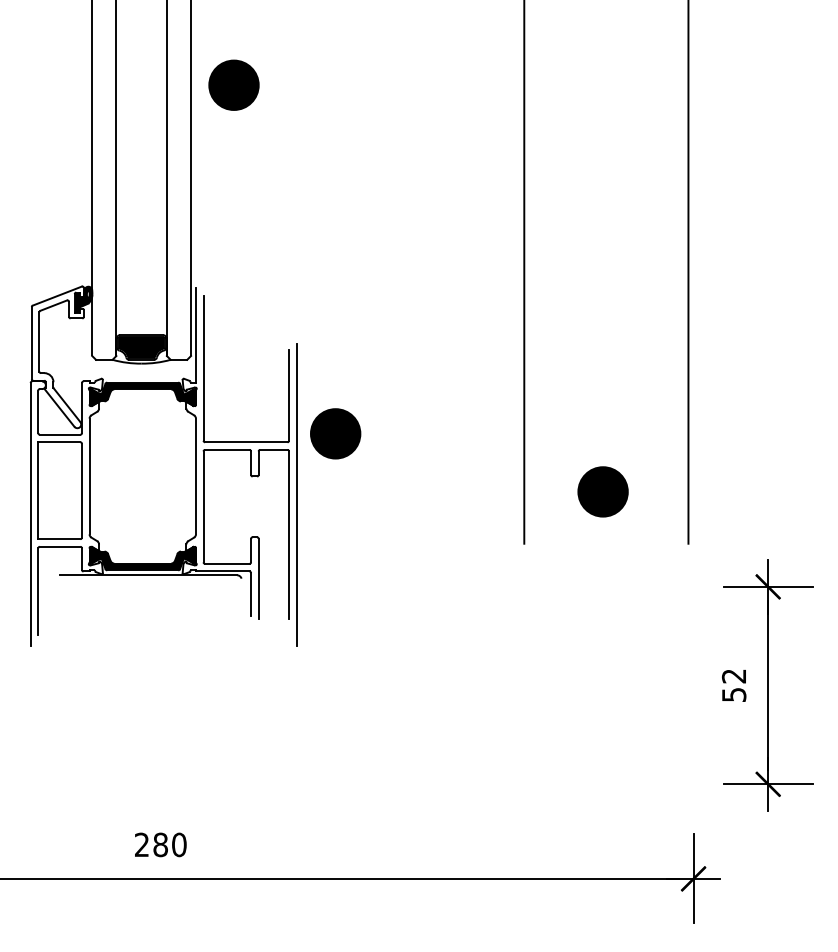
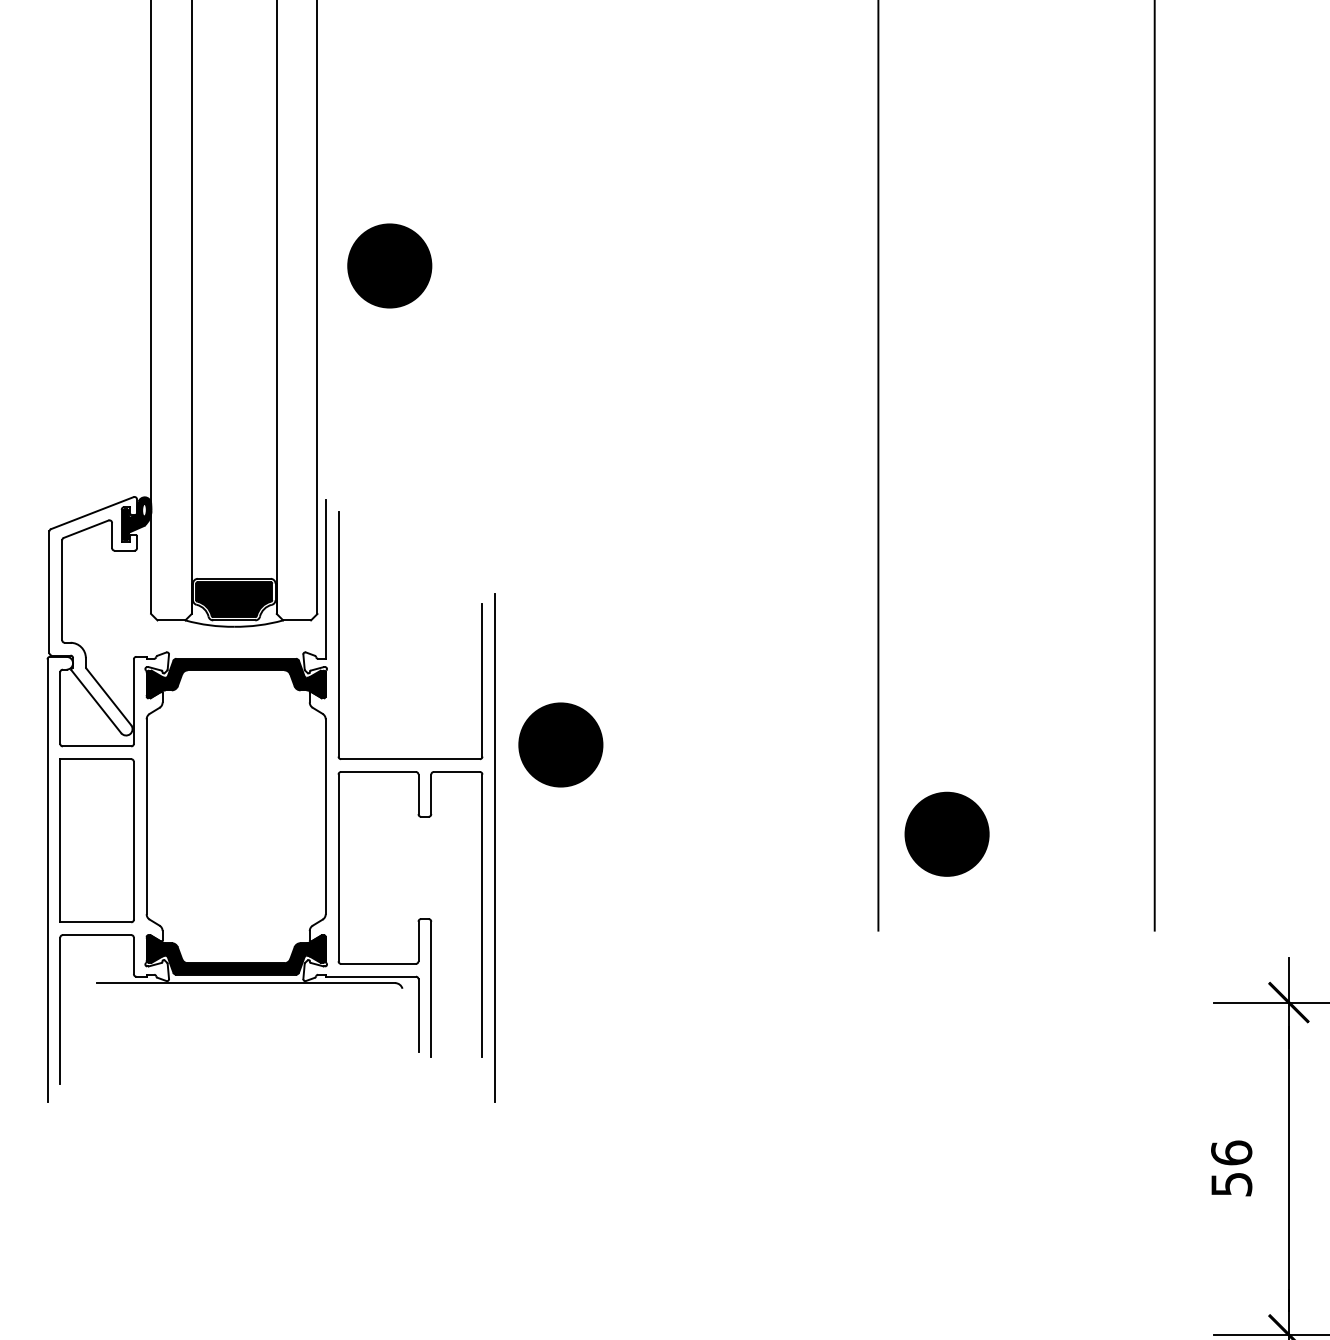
part: (233, 84) -> (388, 264), moved
part: (602, 491) -> (946, 833), moved
text: (733, 675) -> (1230, 1151), 52 -> 56

